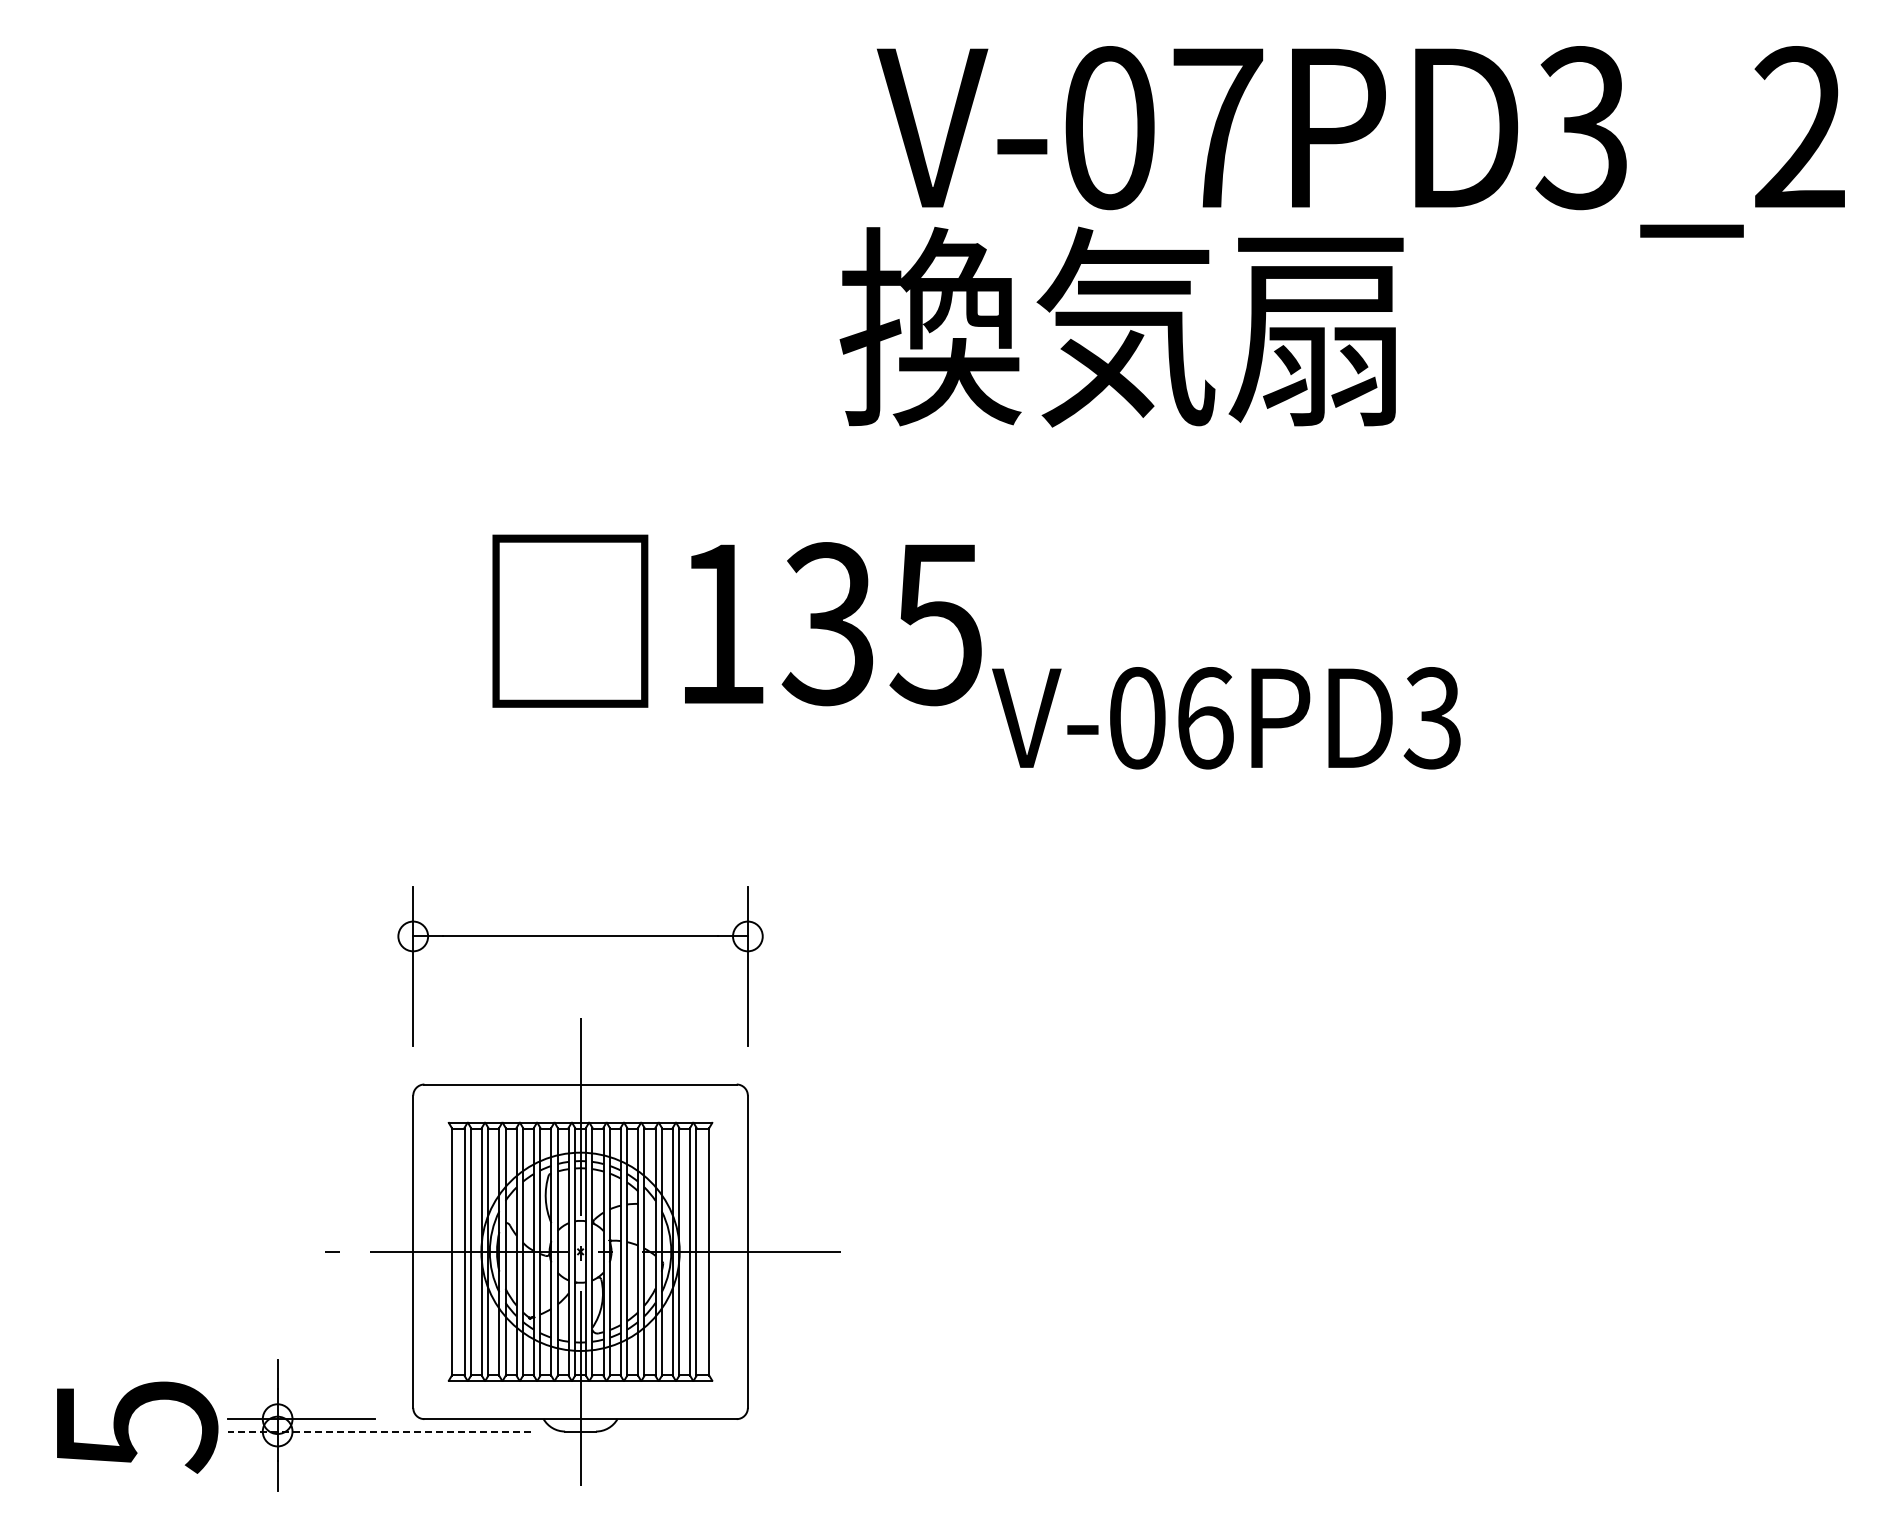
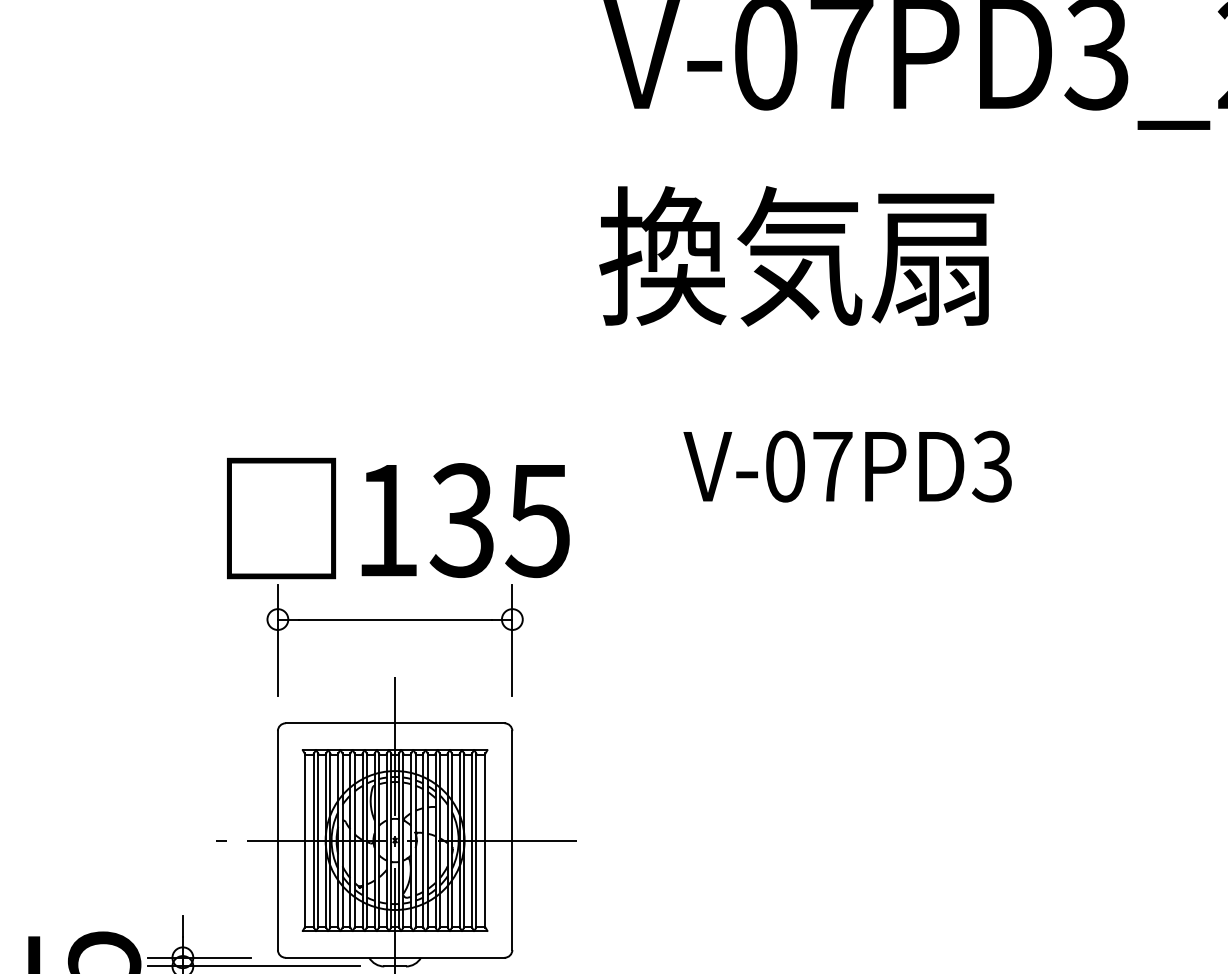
text: (1121, 326) -> (796, 255), moved
text: (736, 620) -> (397, 517), moved
text: (1205, 718) -> (833, 466), V-06PD3 -> V-07PD3
line: (379, 1431) -> (254, 966), dashed -> solid

